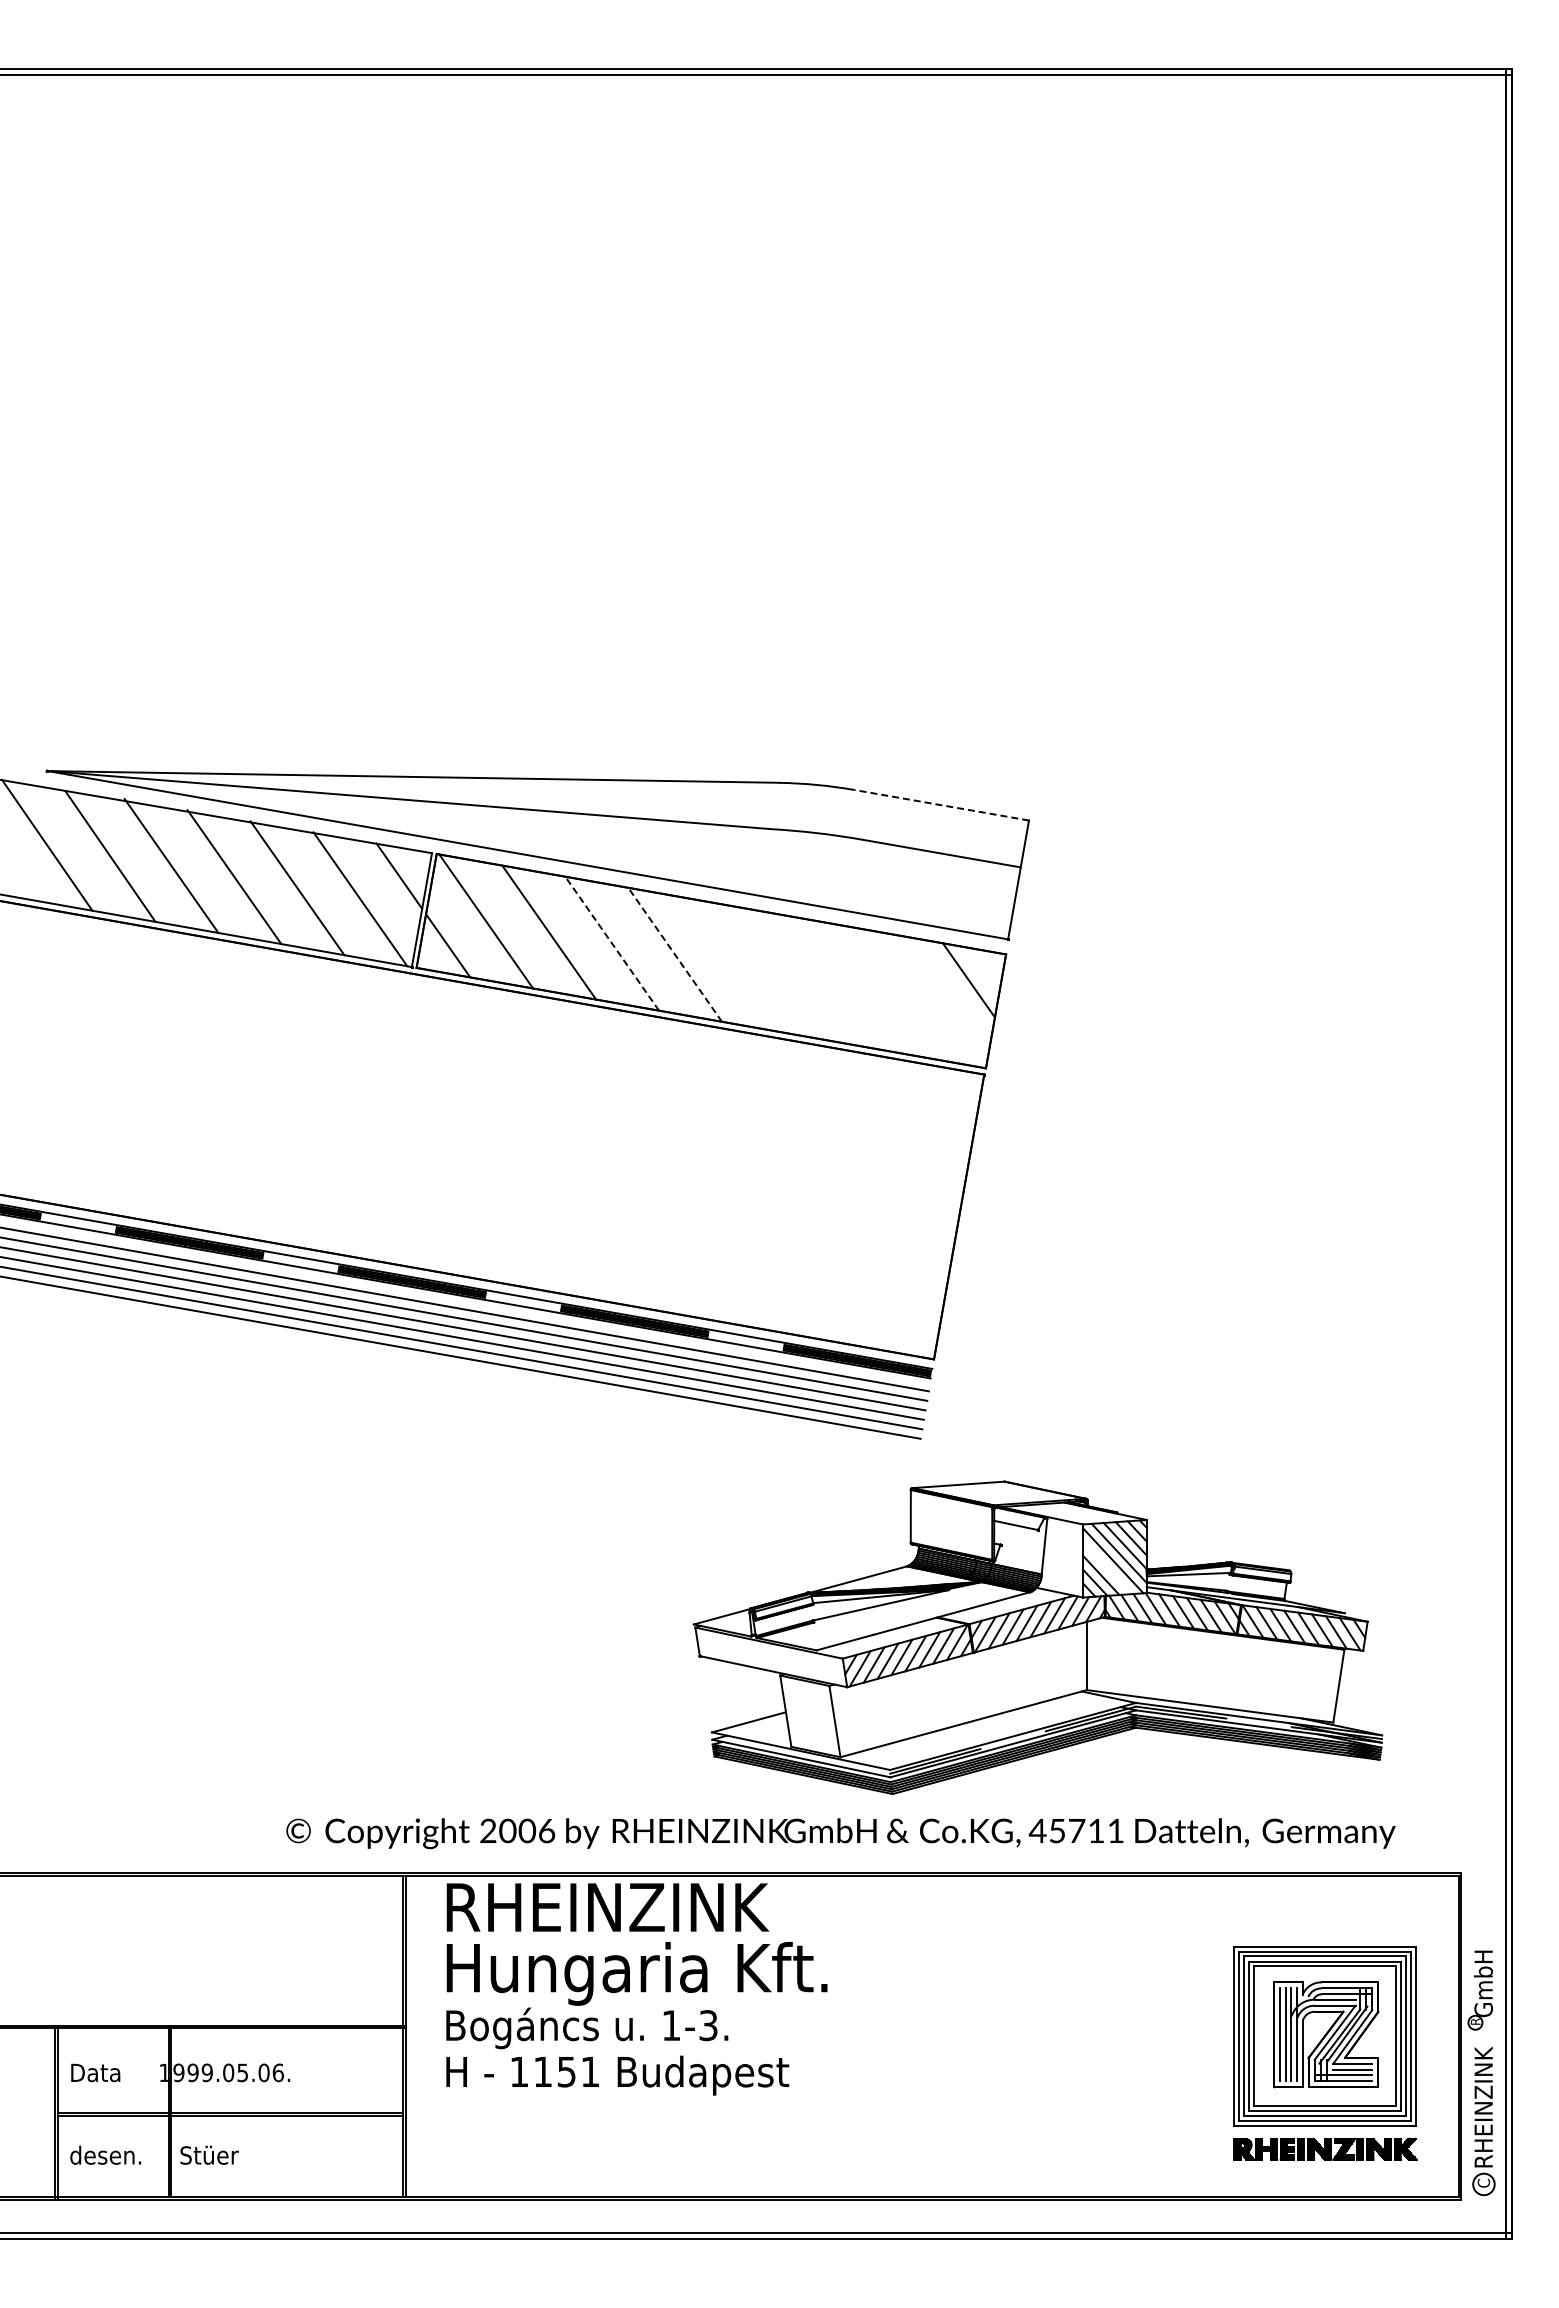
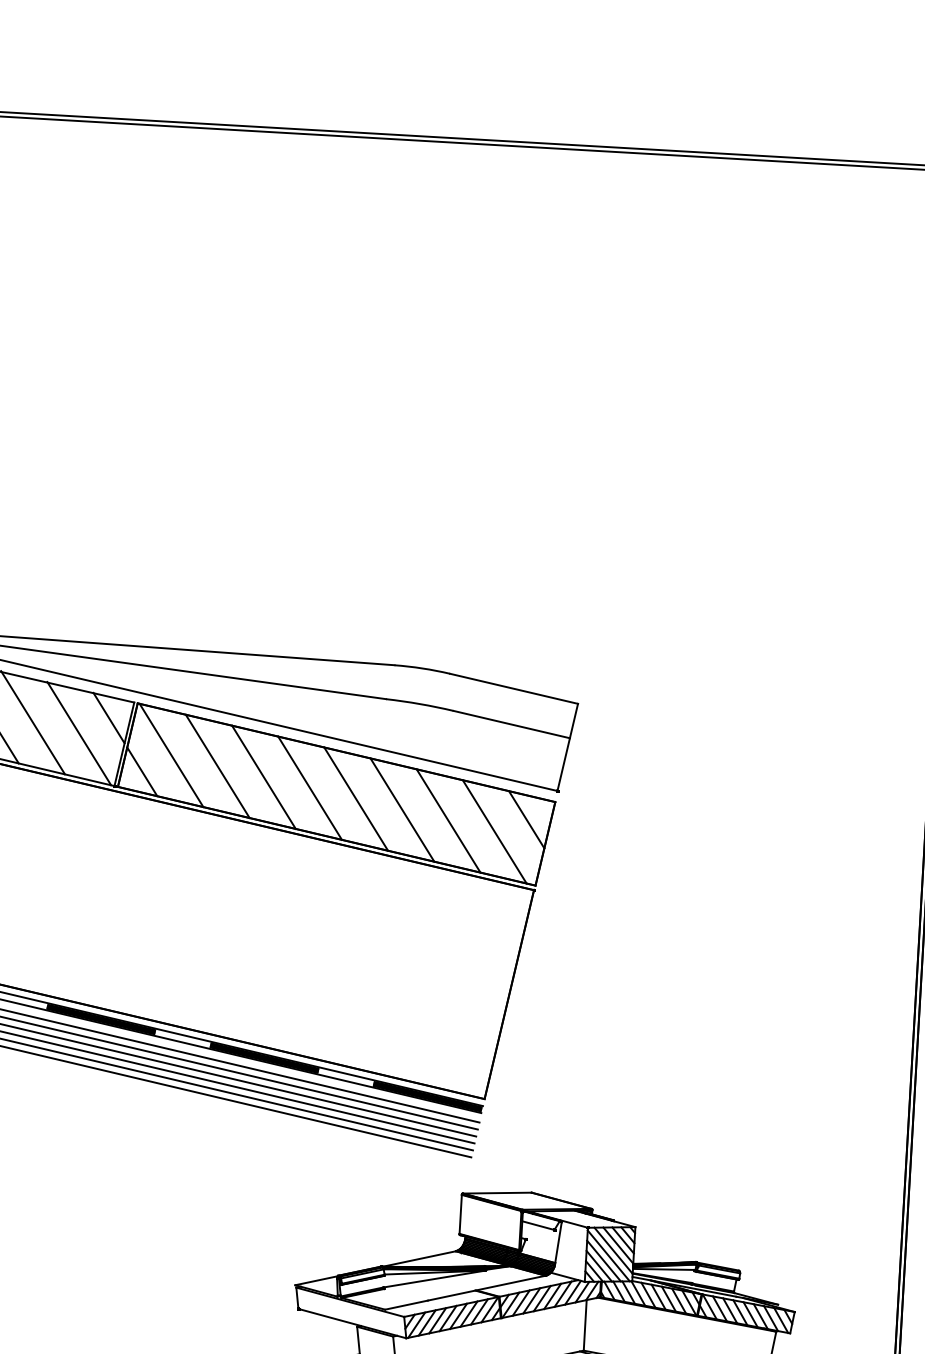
line: (941, 805) -> (513, 688), dashed -> solid
line: (612, 943) -> (264, 777), dashed -> solid
line: (675, 954) -> (310, 788), dashed -> solid
line: (737, 965) -> (355, 798), added
line: (800, 976) -> (402, 809), added
line: (863, 988) -> (448, 821), added
line: (926, 999) -> (494, 832), added
line: (1106, 1567) -> (603, 1260), added

